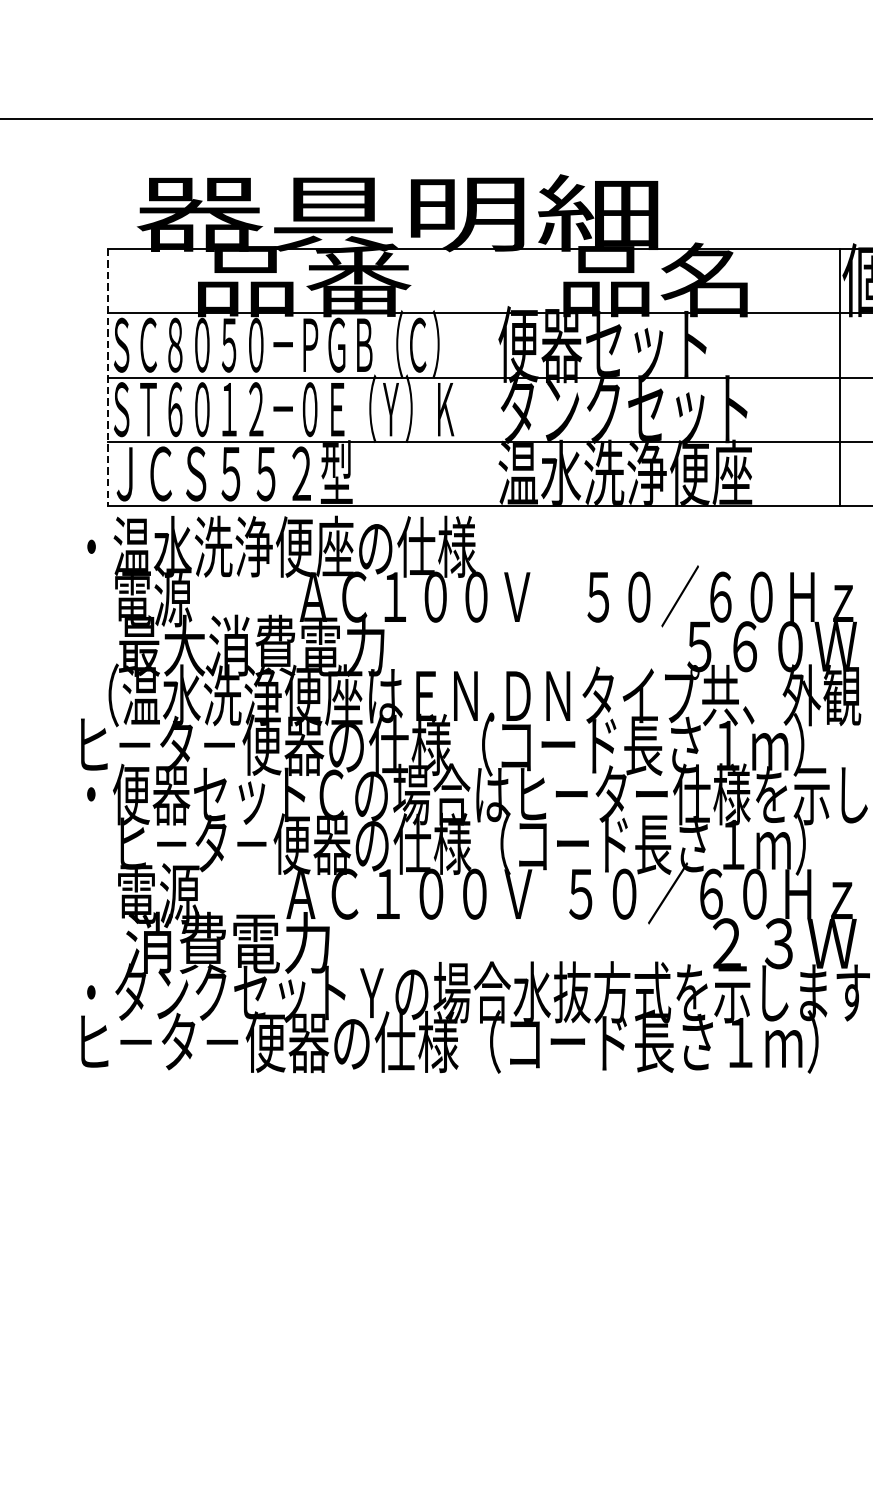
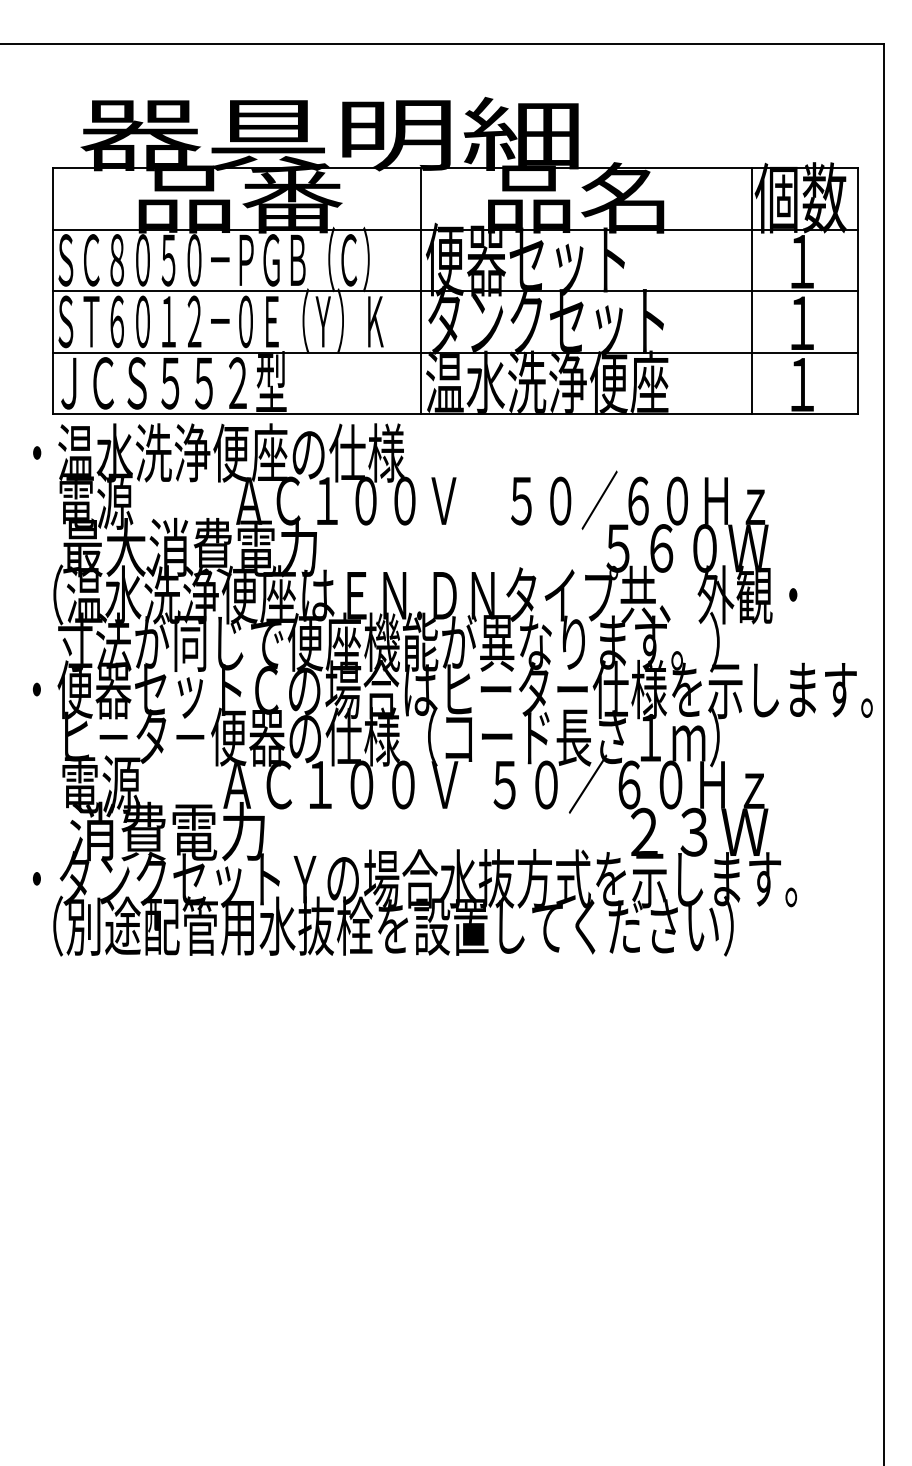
line: (107, 377) -> (52, 291), dashed -> solid
line: (492, 377) -> (420, 291), added
text: (443, 744) -> (373, 641), ヒ－タ－便器の仕様（コード長さ１ｍ） -> 寸法が同じで便座機能が異なります。）
text: (450, 1041) -> (380, 925), ヒ－タ－便器の仕様（コード長さ１ｍ） -> （別途配管用水抜栓を設置してください）

